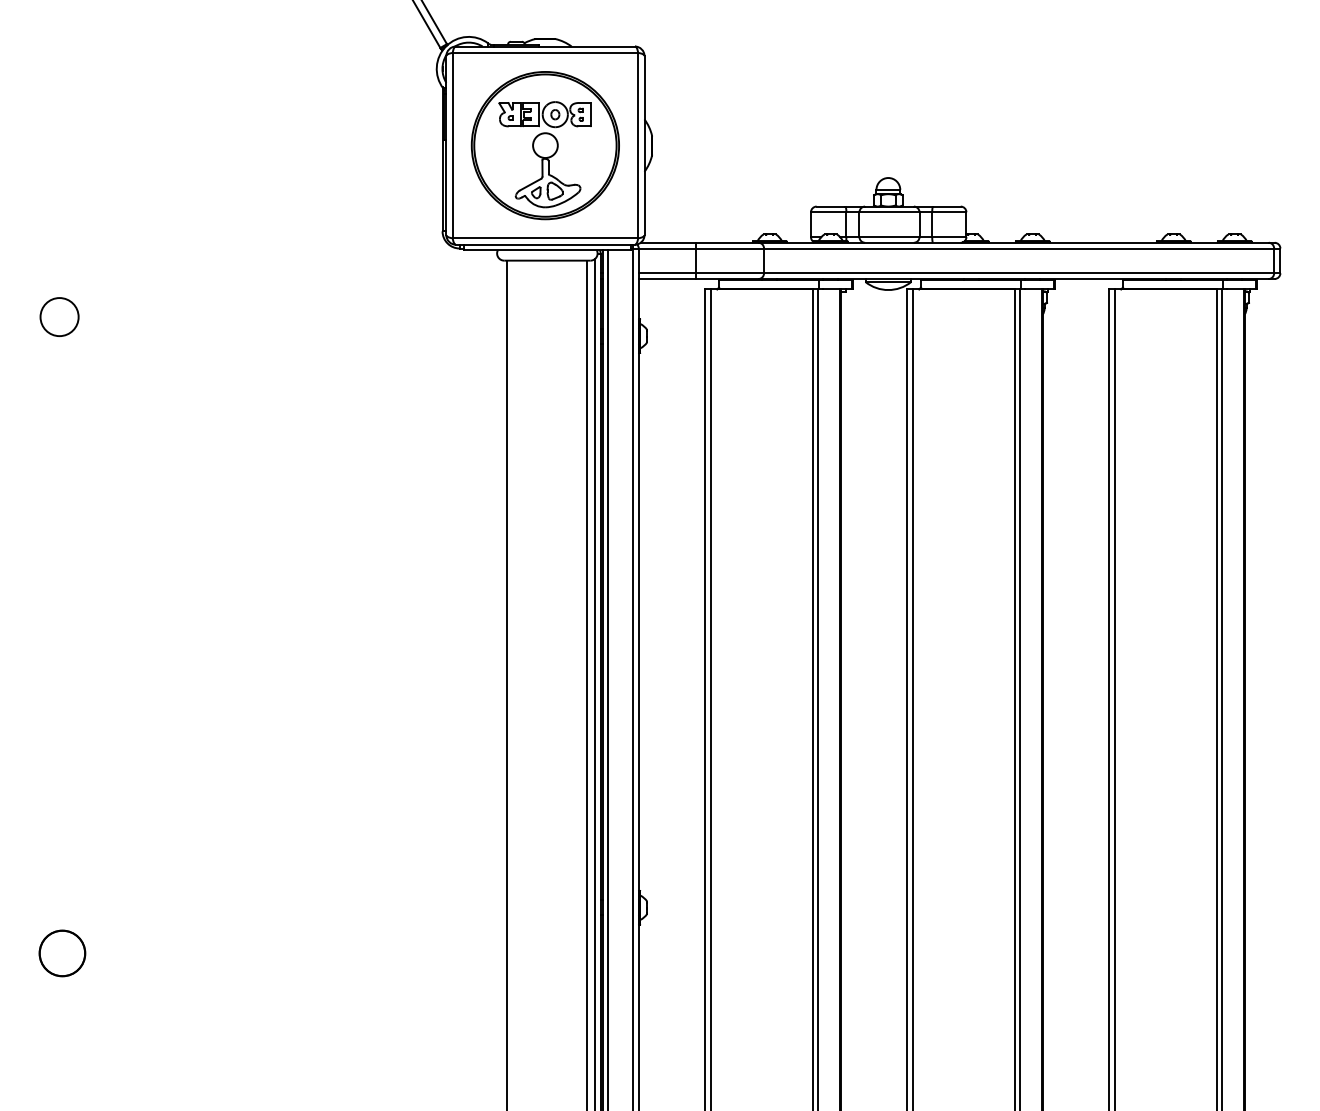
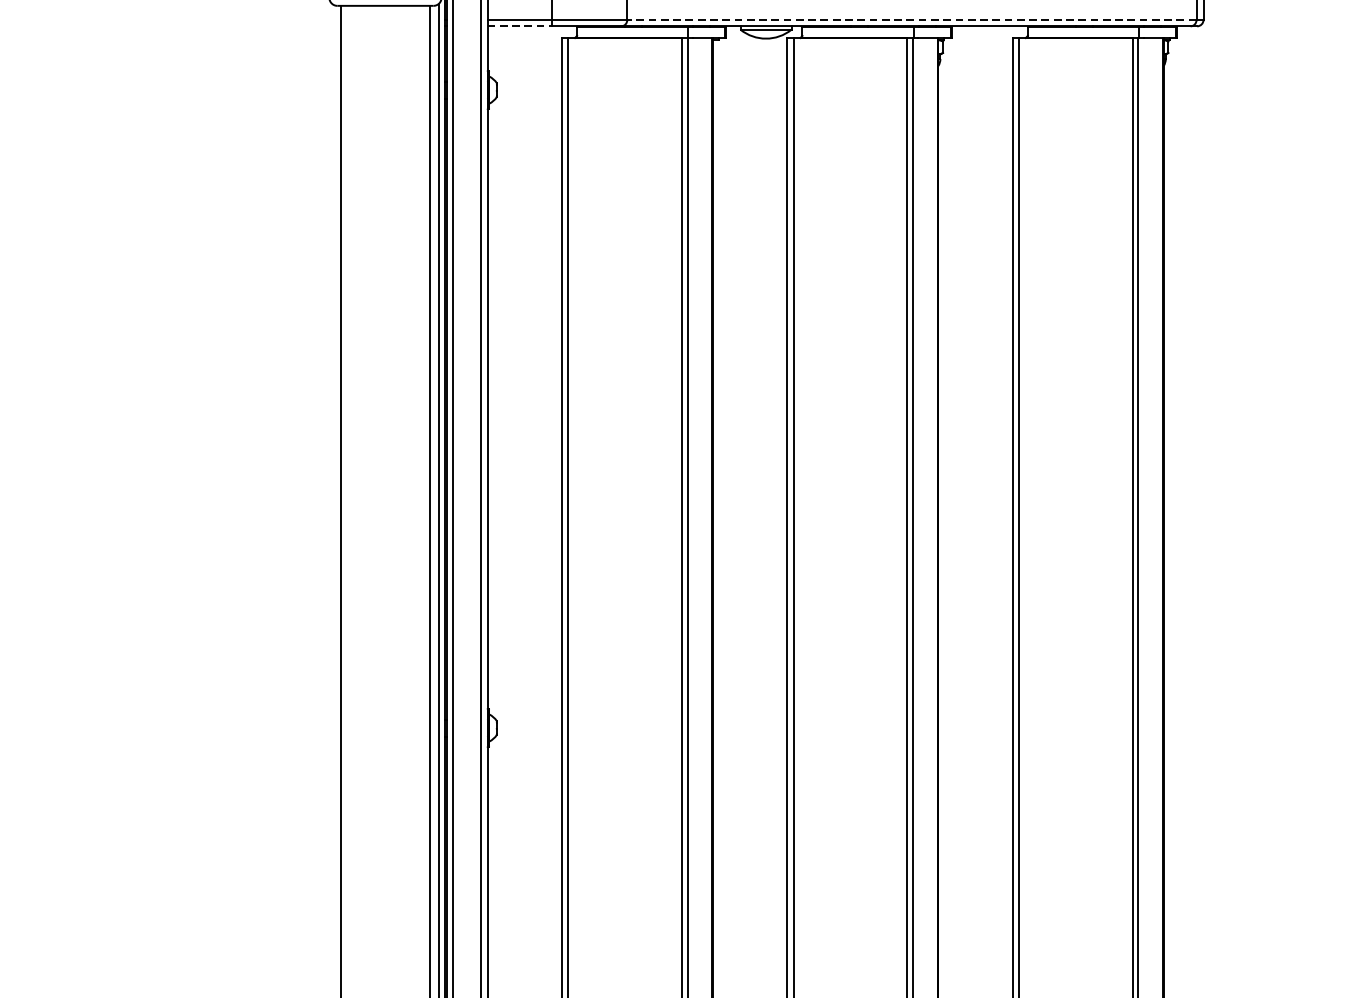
line: (1018, 273) -> (911, 20), solid -> dashed
line: (667, 279) -> (519, 26), solid -> dashed

